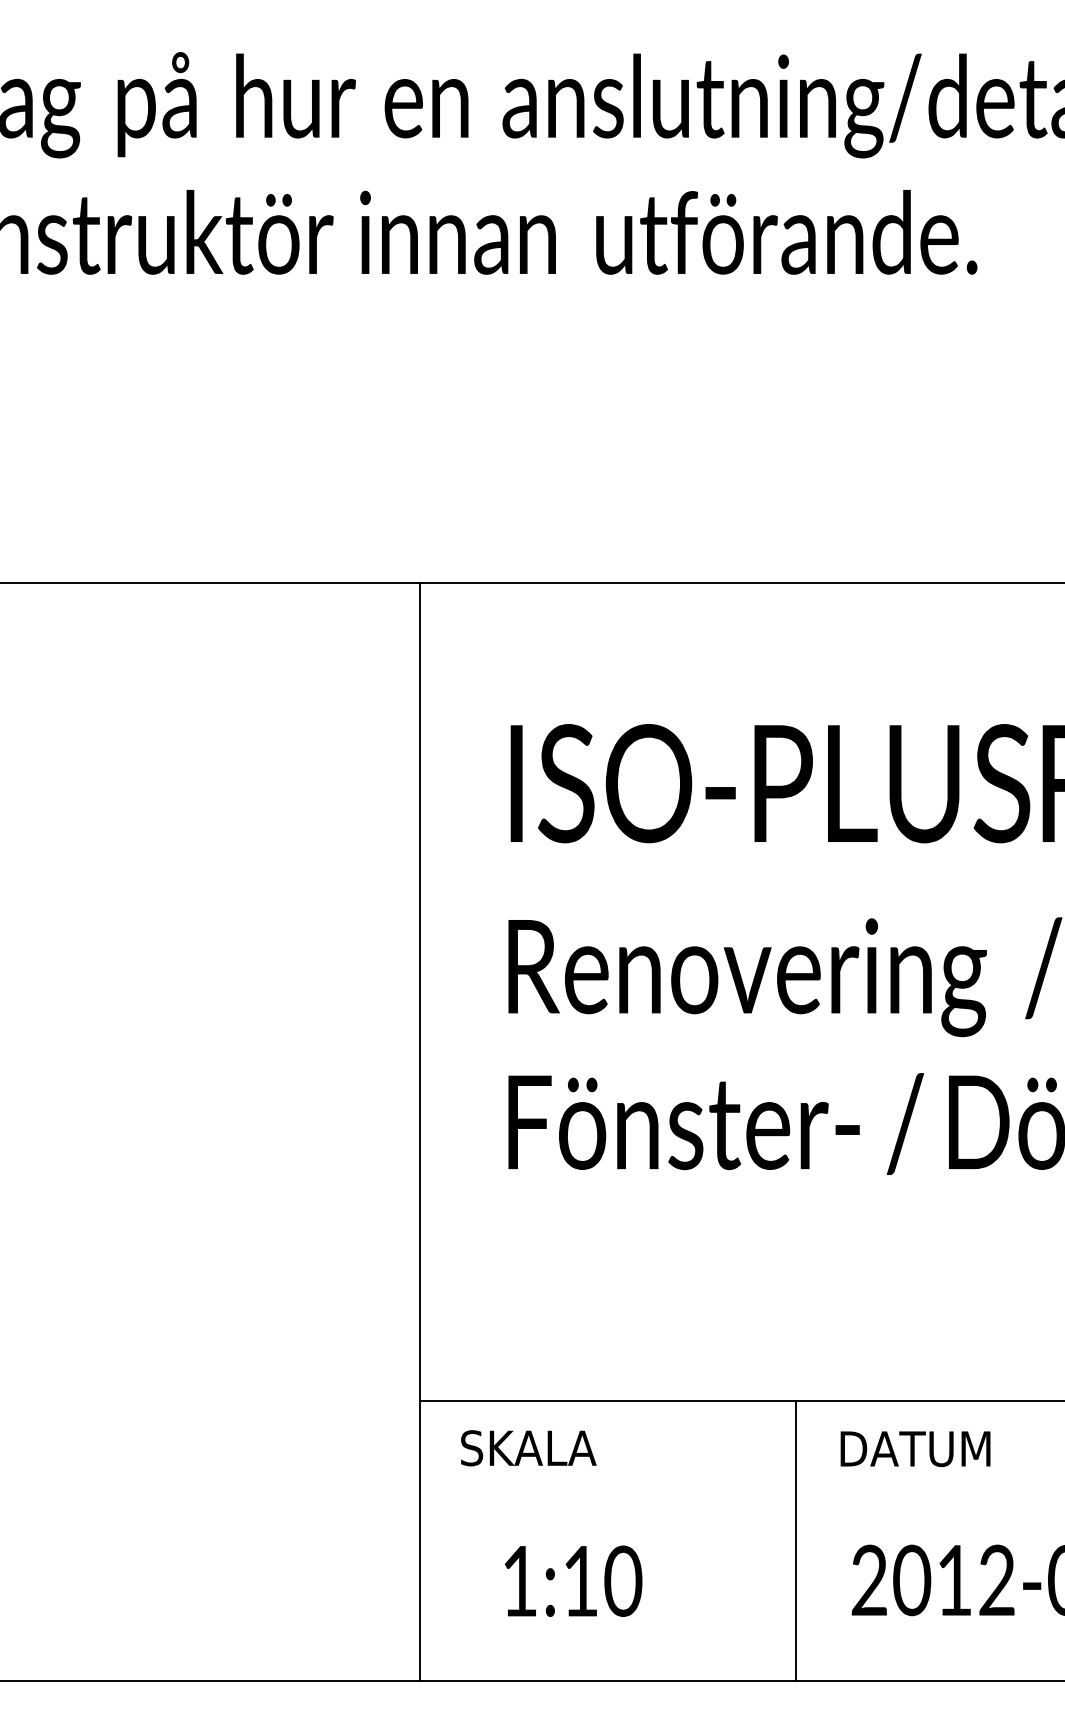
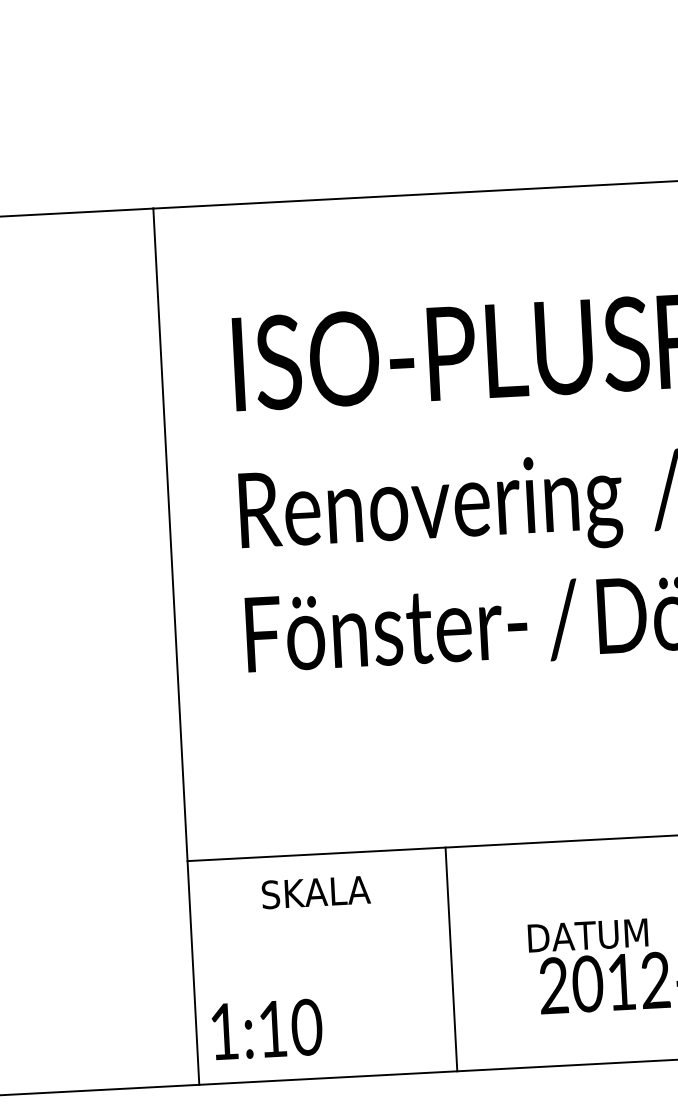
text: (528, 1448) -> (316, 892), moved
text: (915, 1449) -> (588, 935), moved
line: (796, 1540) -> (451, 959), moved
text: (573, 1580) -> (267, 1028), moved

